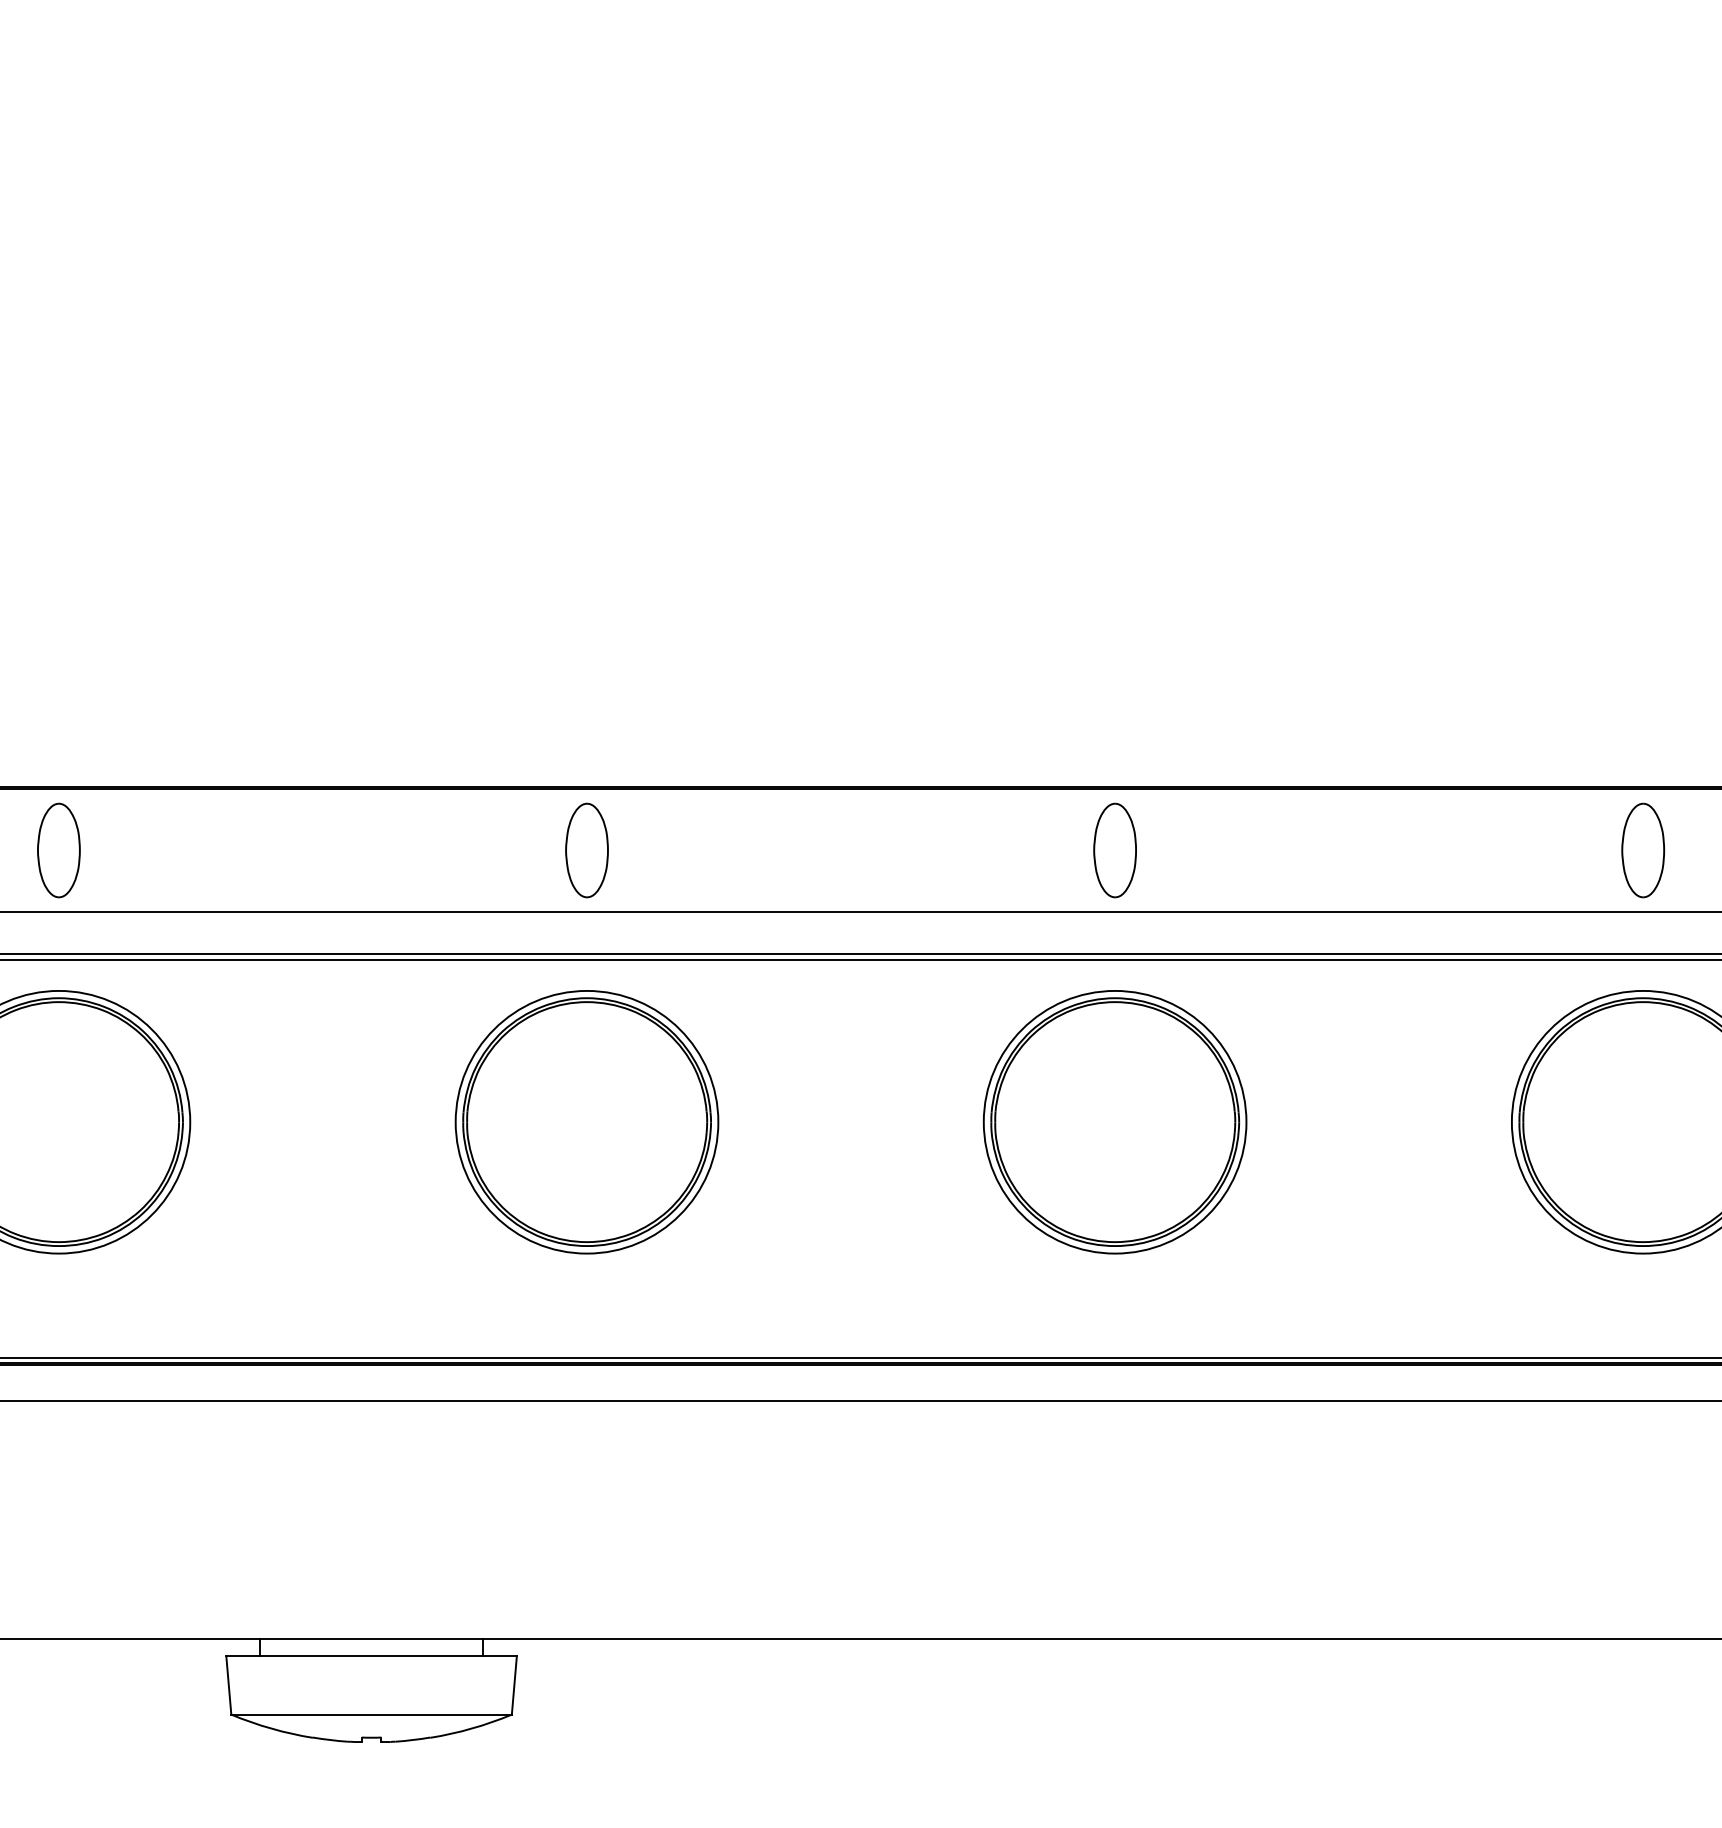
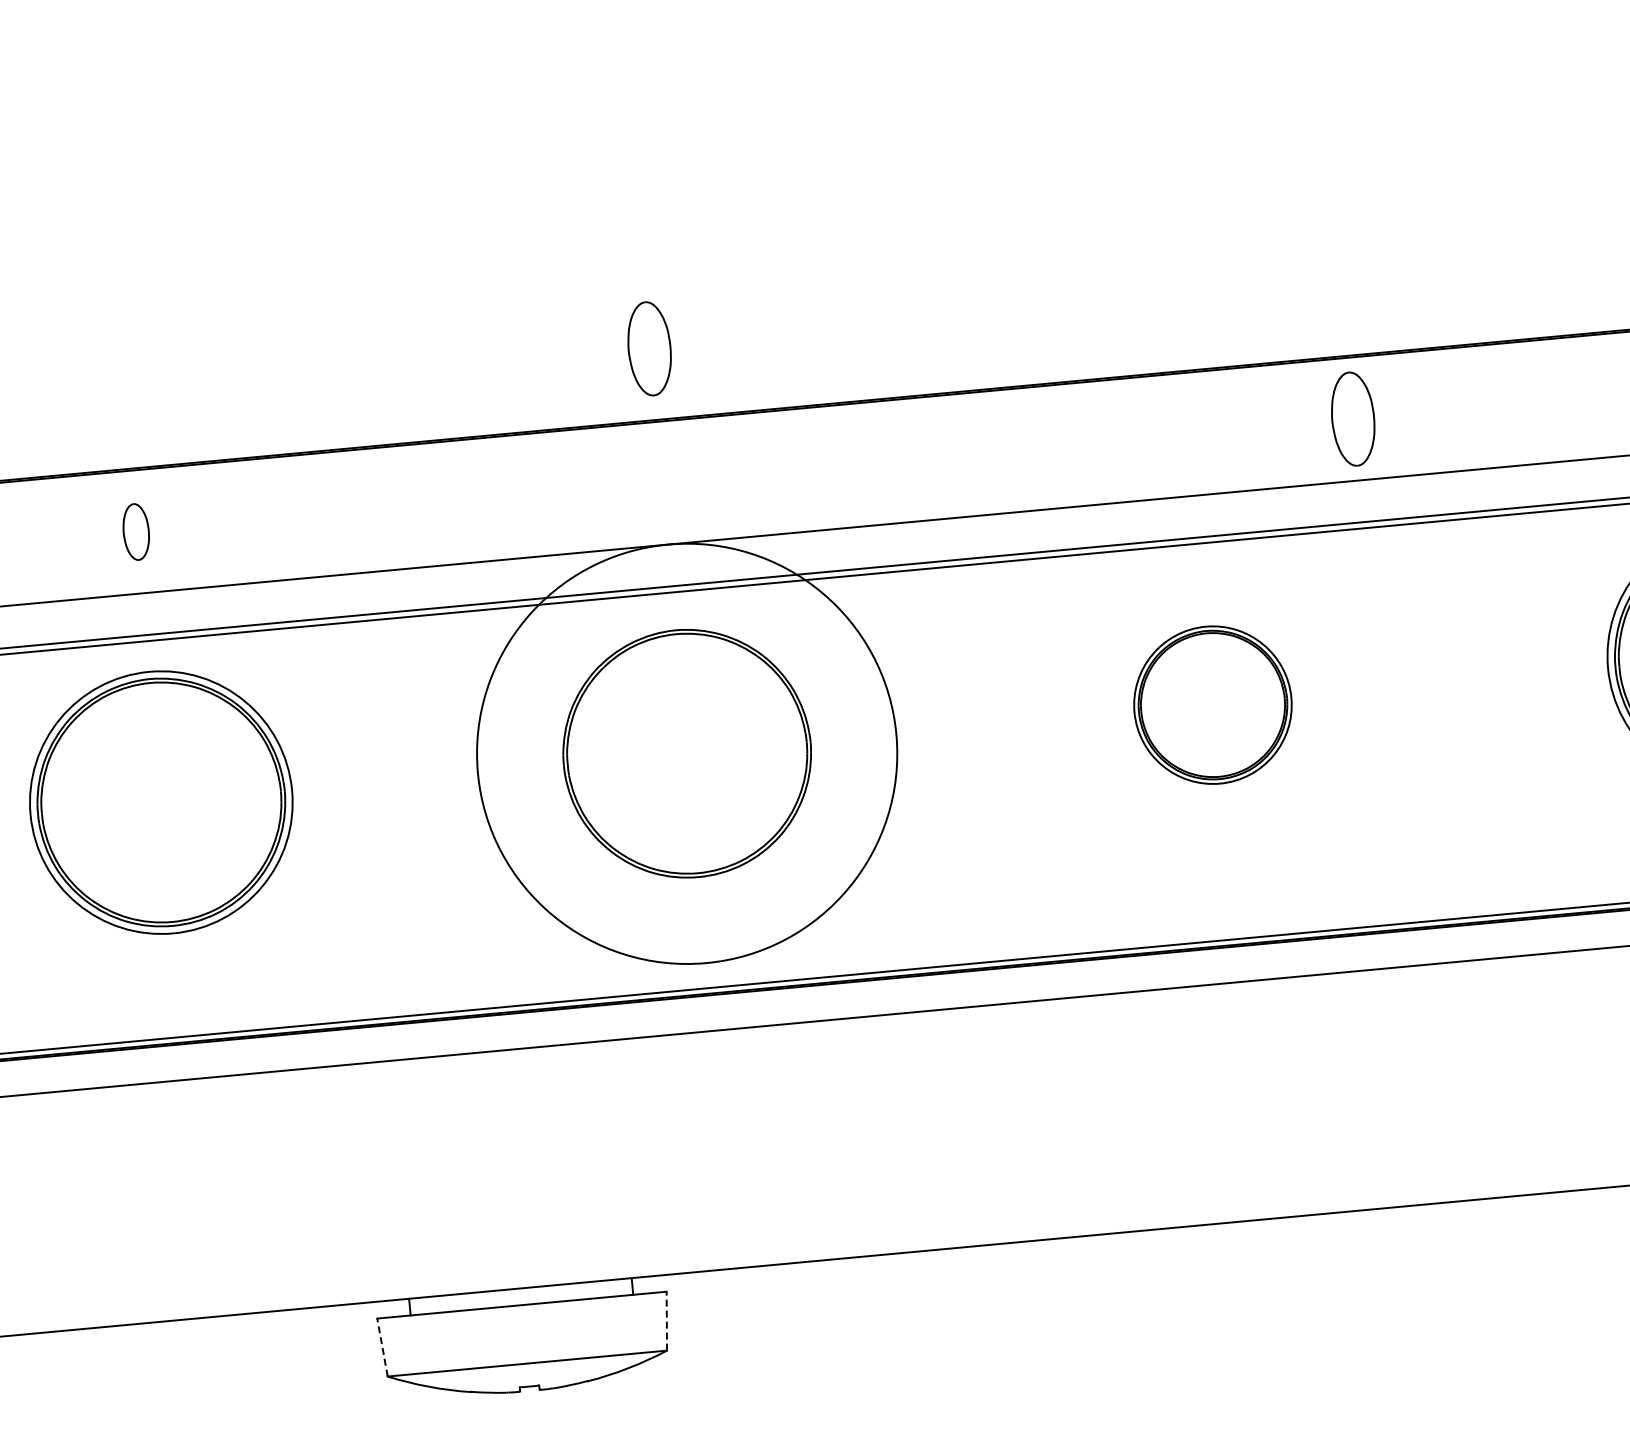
part: (58, 850) -> (135, 532), size x0.6
part: (586, 850) -> (649, 348), moved
part: (1114, 850) -> (1352, 419), moved
circle: (586, 1121) -> (686, 753), size x1.6
part: (1114, 1122) -> (1212, 705), size x0.6
line: (228, 1684) -> (382, 1346), solid -> dashed
line: (514, 1684) -> (666, 1320), solid -> dashed

